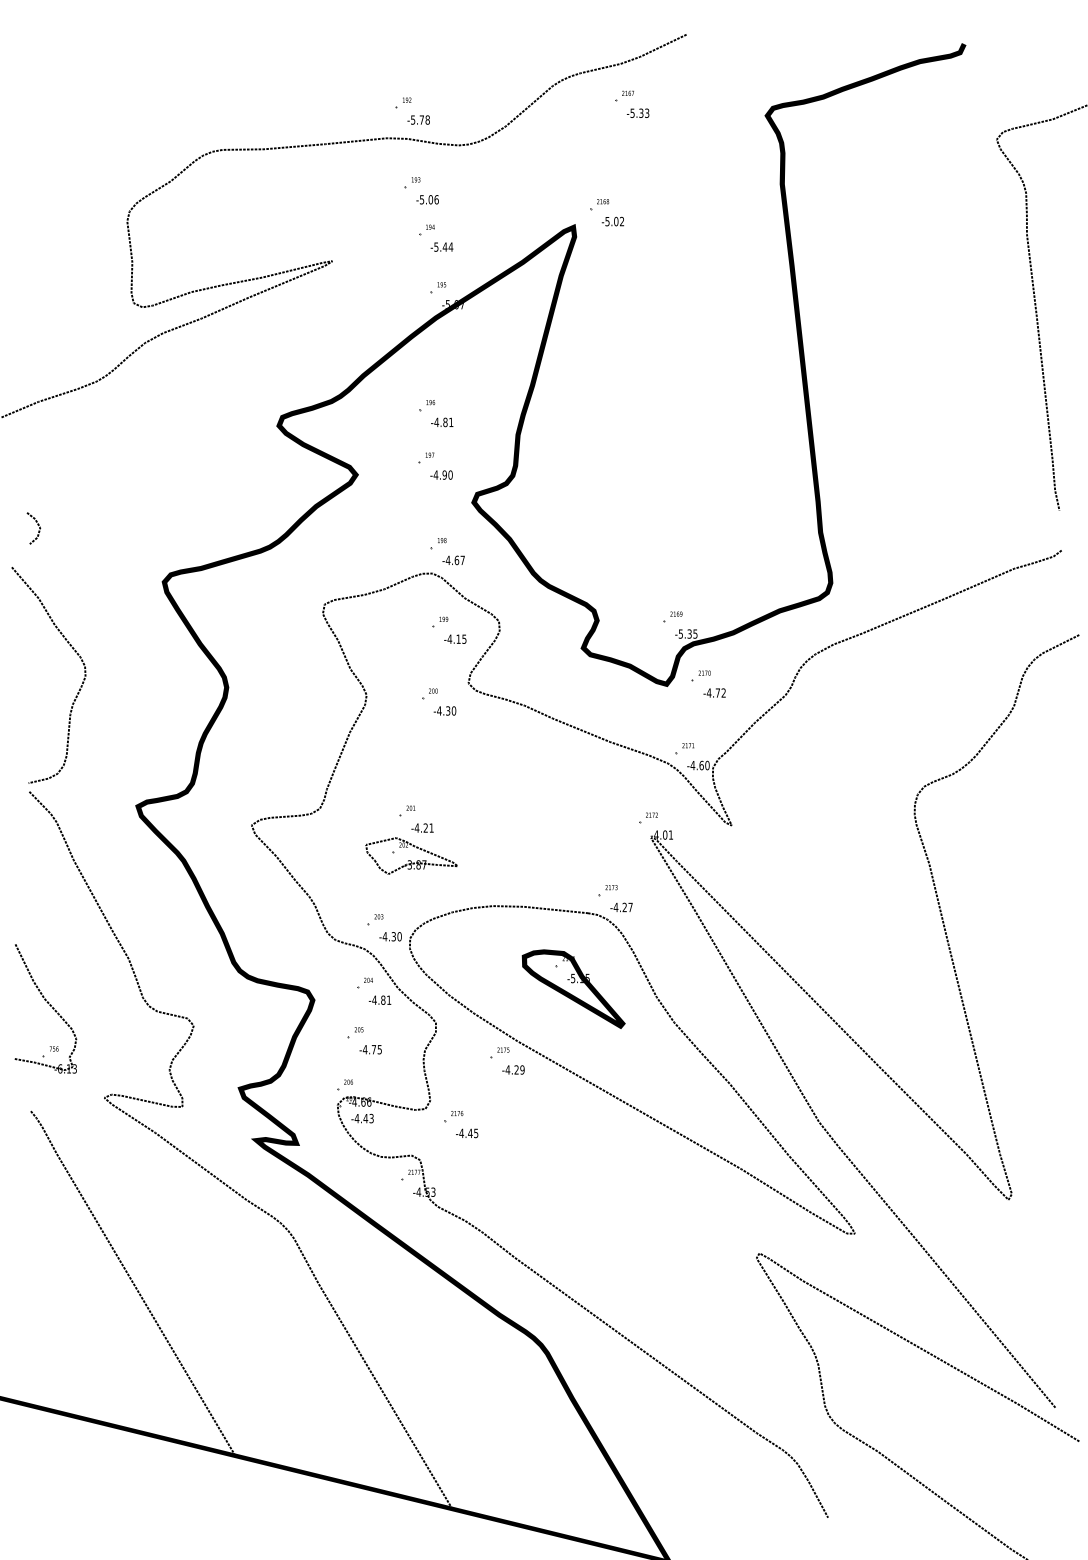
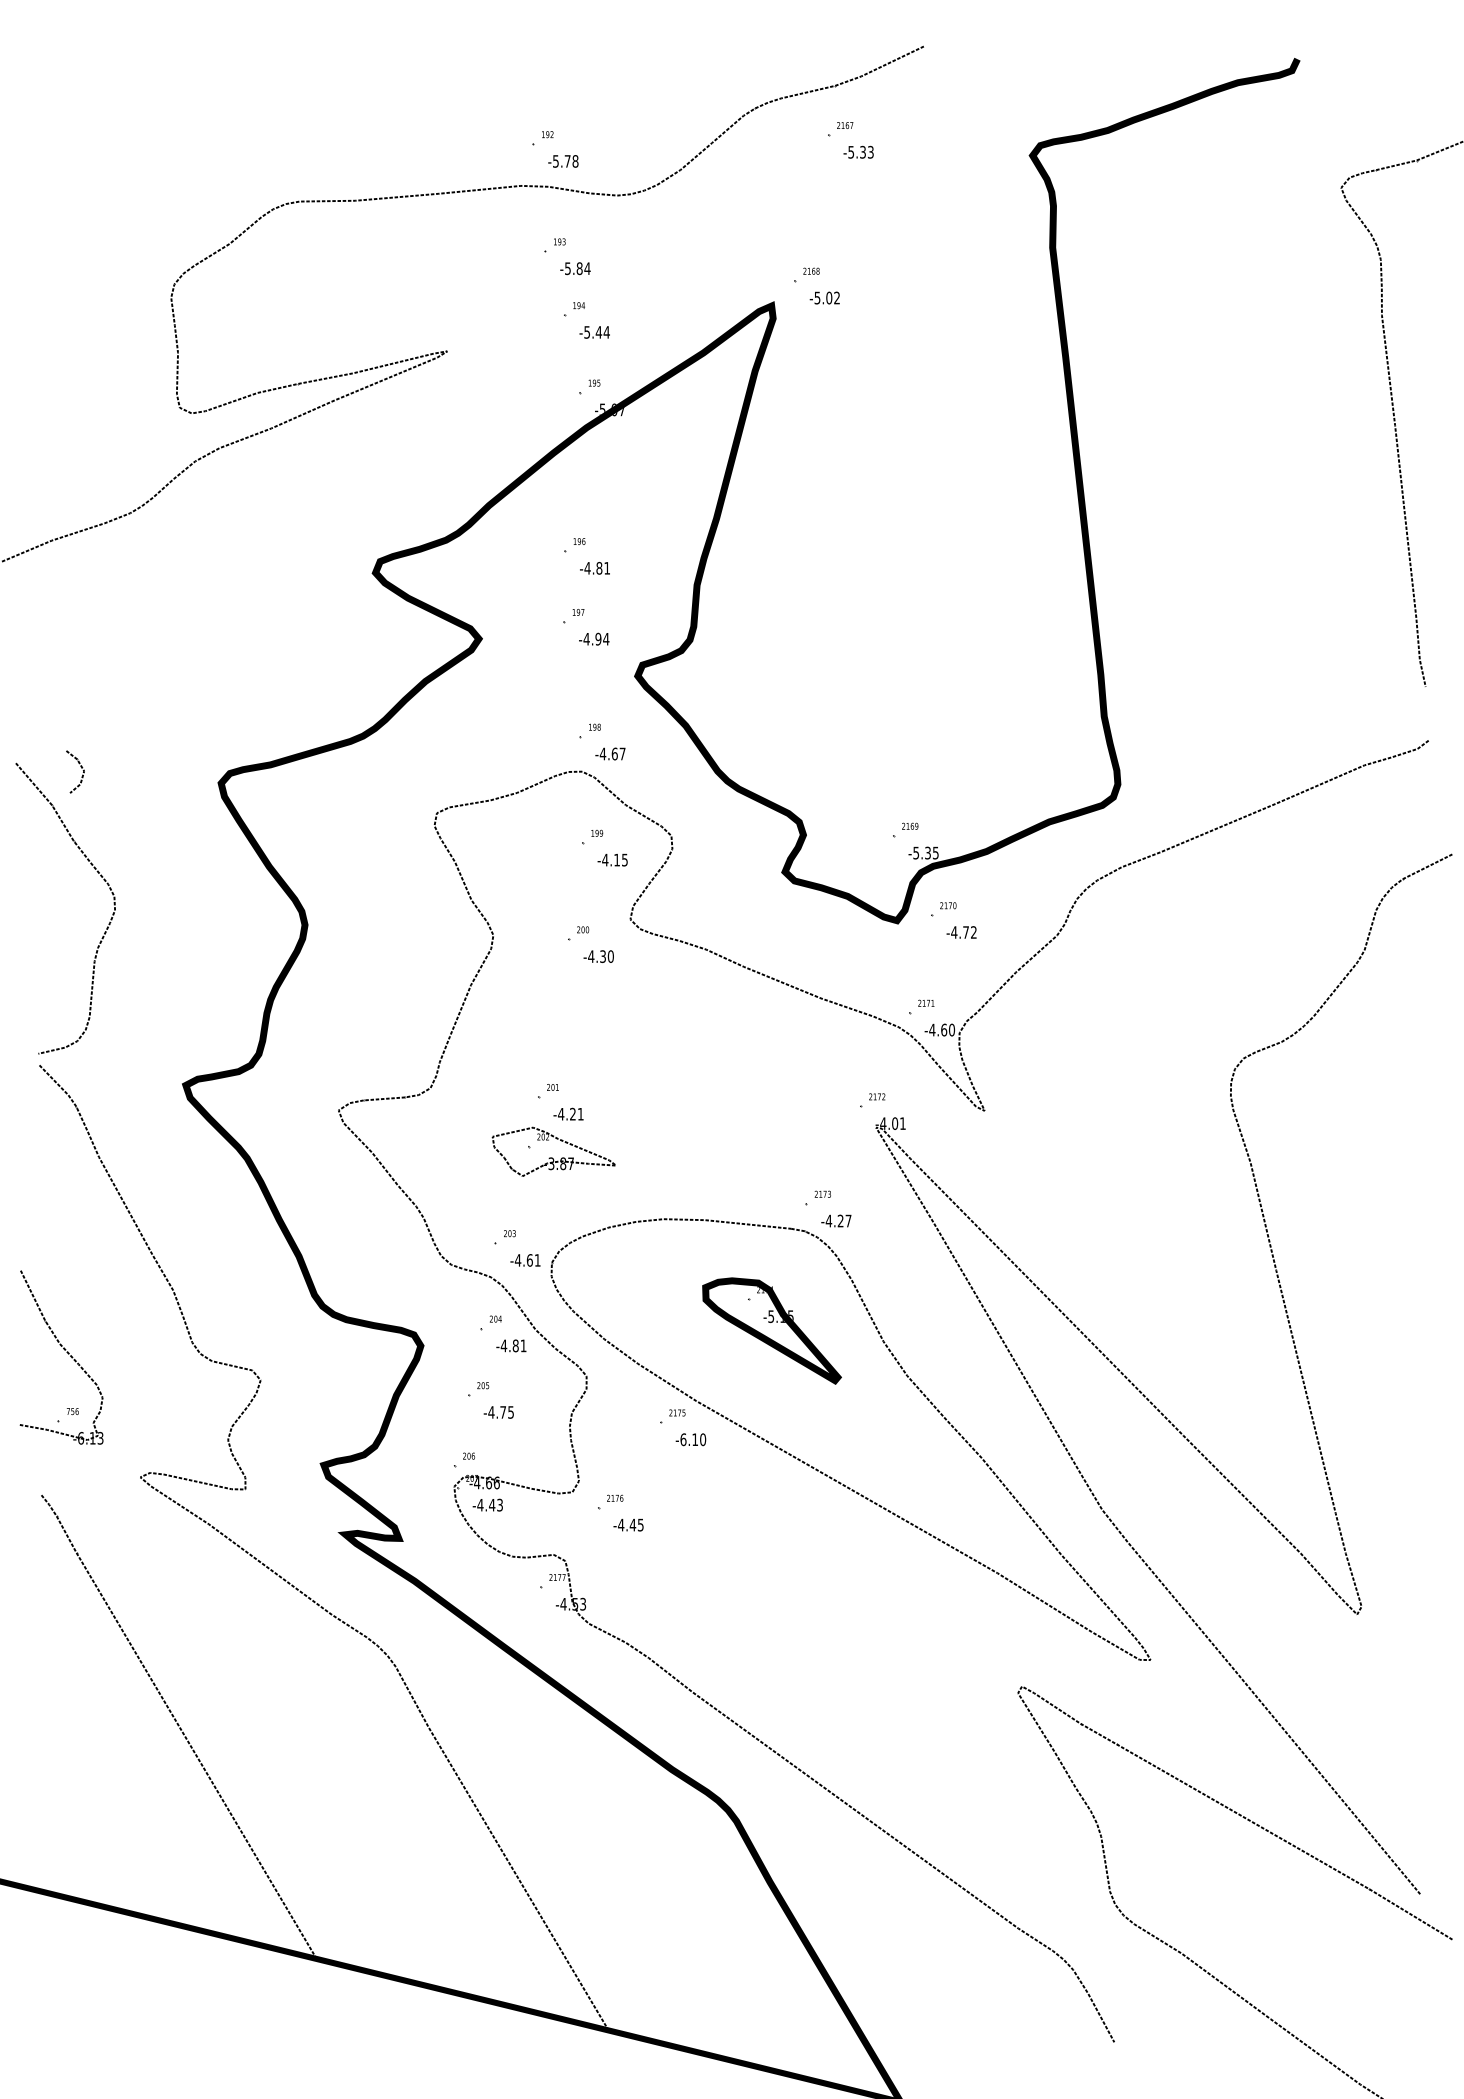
text: (433, 199) -> (583, 268), -5.06 -> -5.84
text: (450, 474) -> (606, 638), -4.90 -> -4.94
line: (38, 525) -> (81, 768), moved
text: (396, 936) -> (533, 1260), -4.30 -> -4.61
text: (514, 1069) -> (692, 1439), -4.29 -> -6.10

